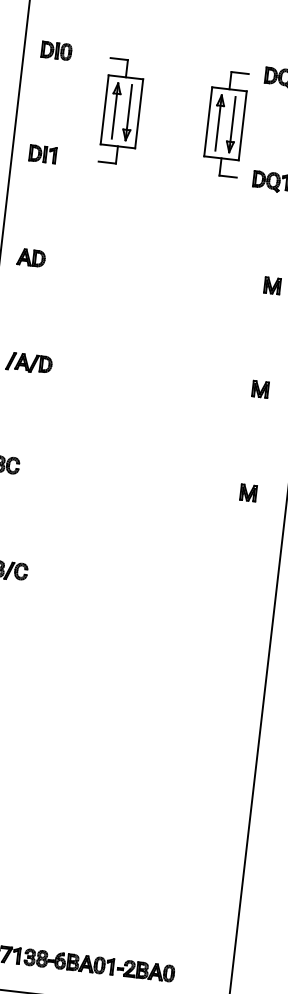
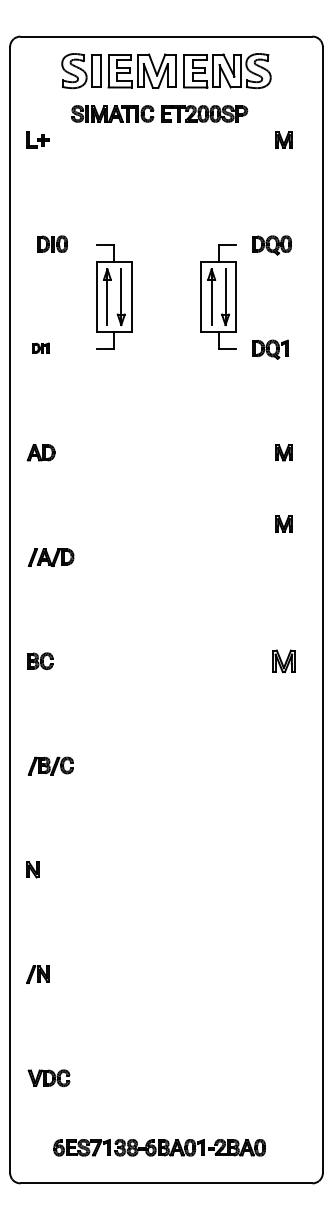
part: (56, 50) -> (52, 243), moved
part: (42, 153) -> (40, 347), size x0.6
part: (260, 388) -> (283, 523), moved
part: (248, 492) -> (283, 660), size x1.4

